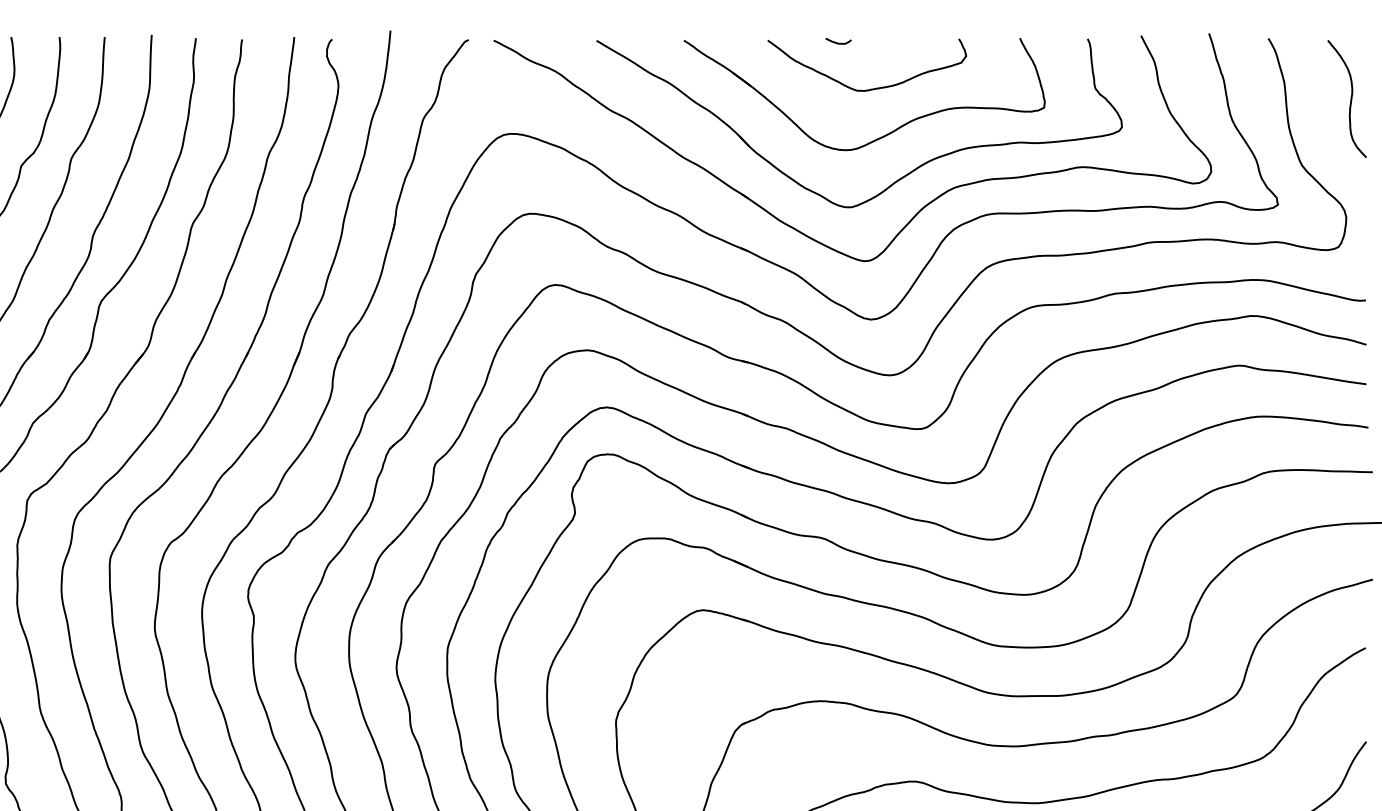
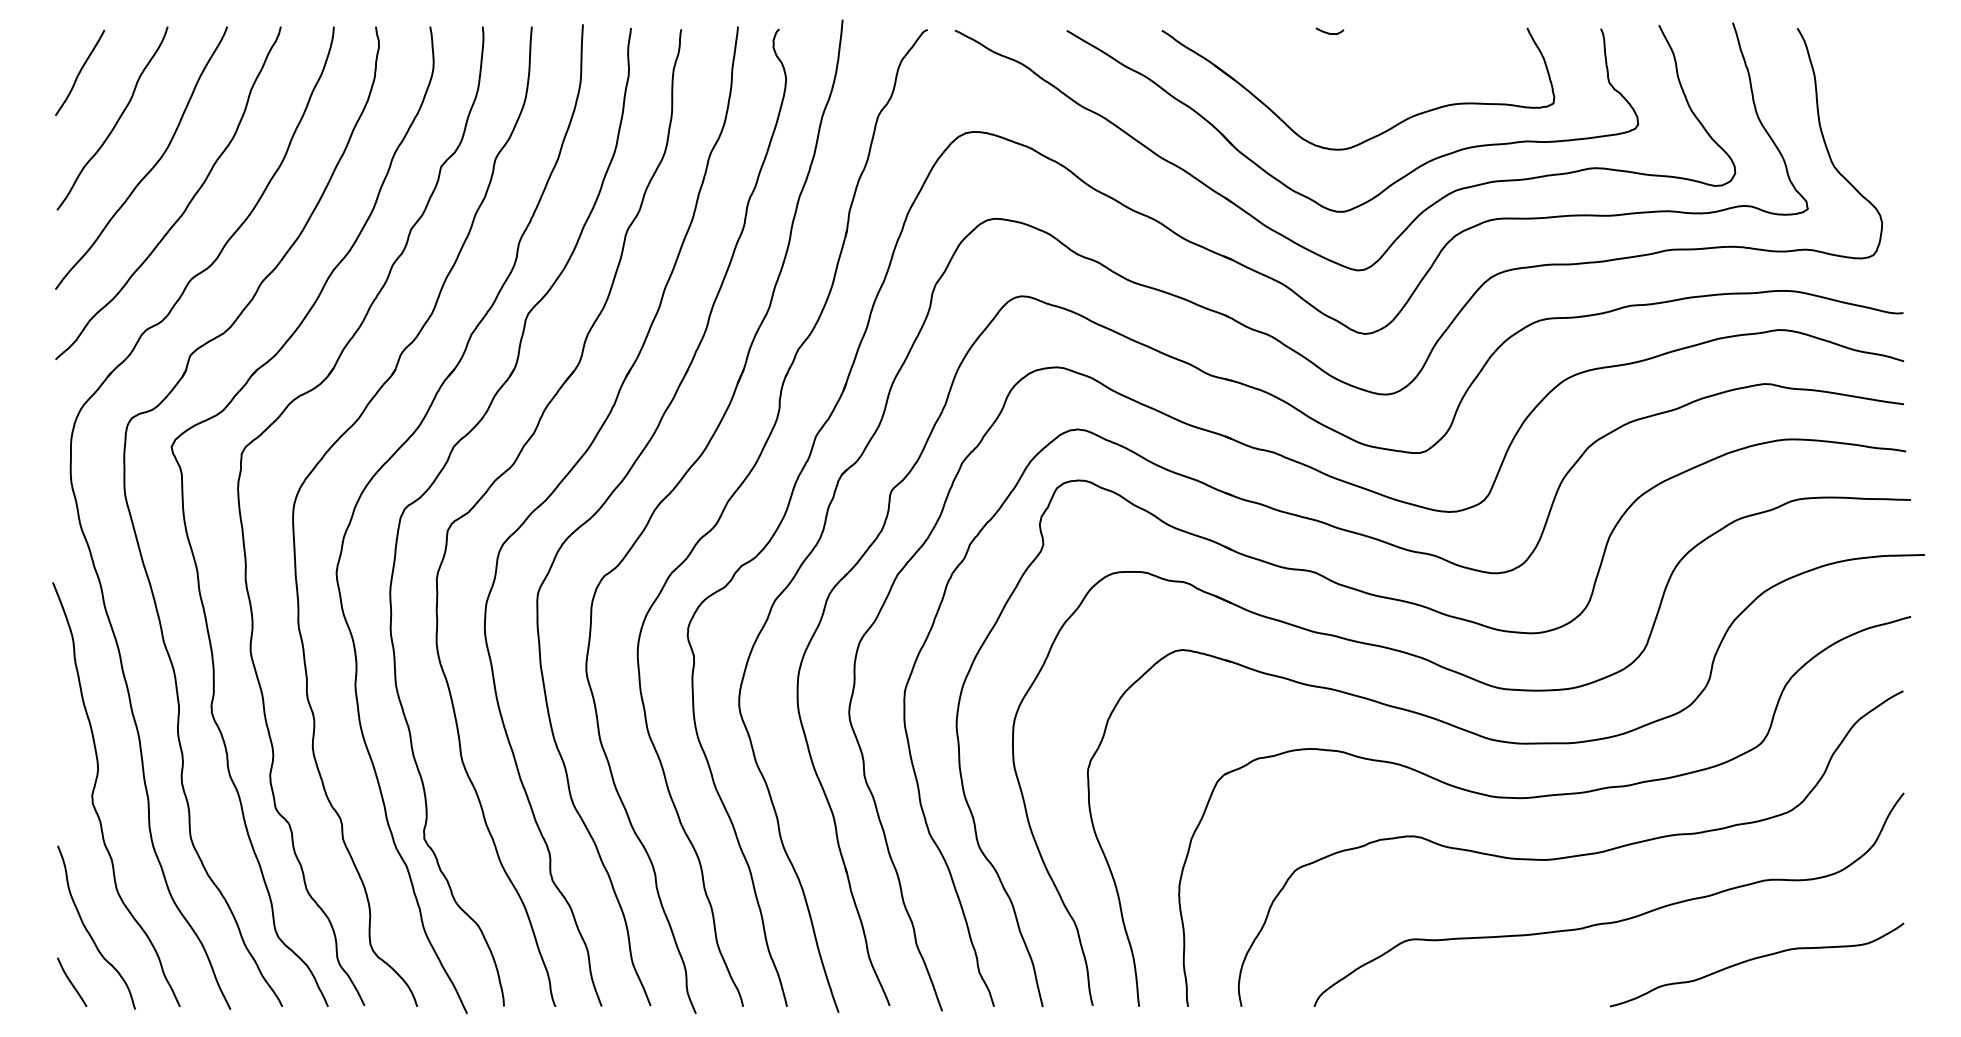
curve: (872, 88) -> (1366, 82), removed
curve: (1350, 99) -> (1886, 94), removed

